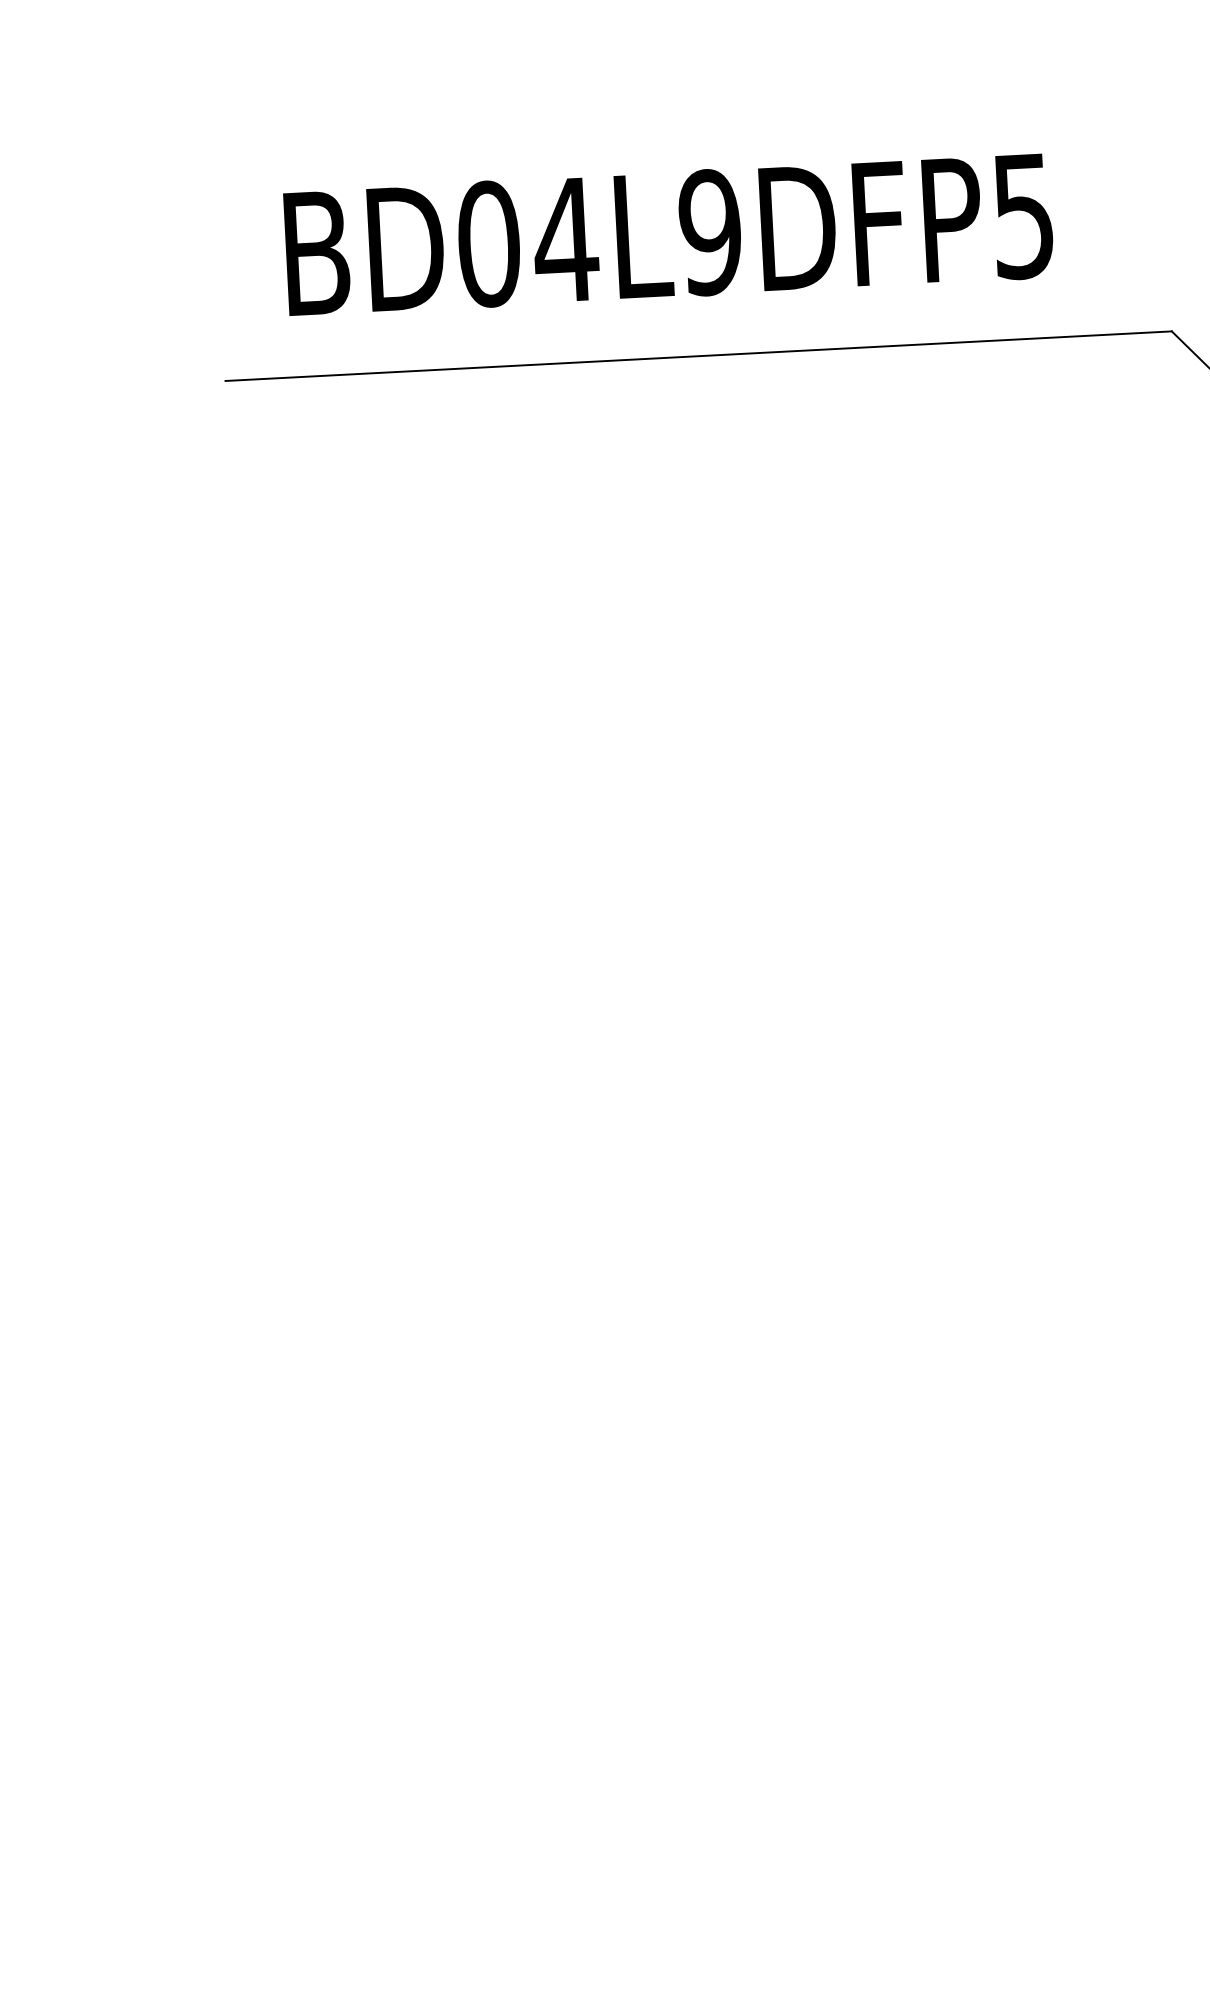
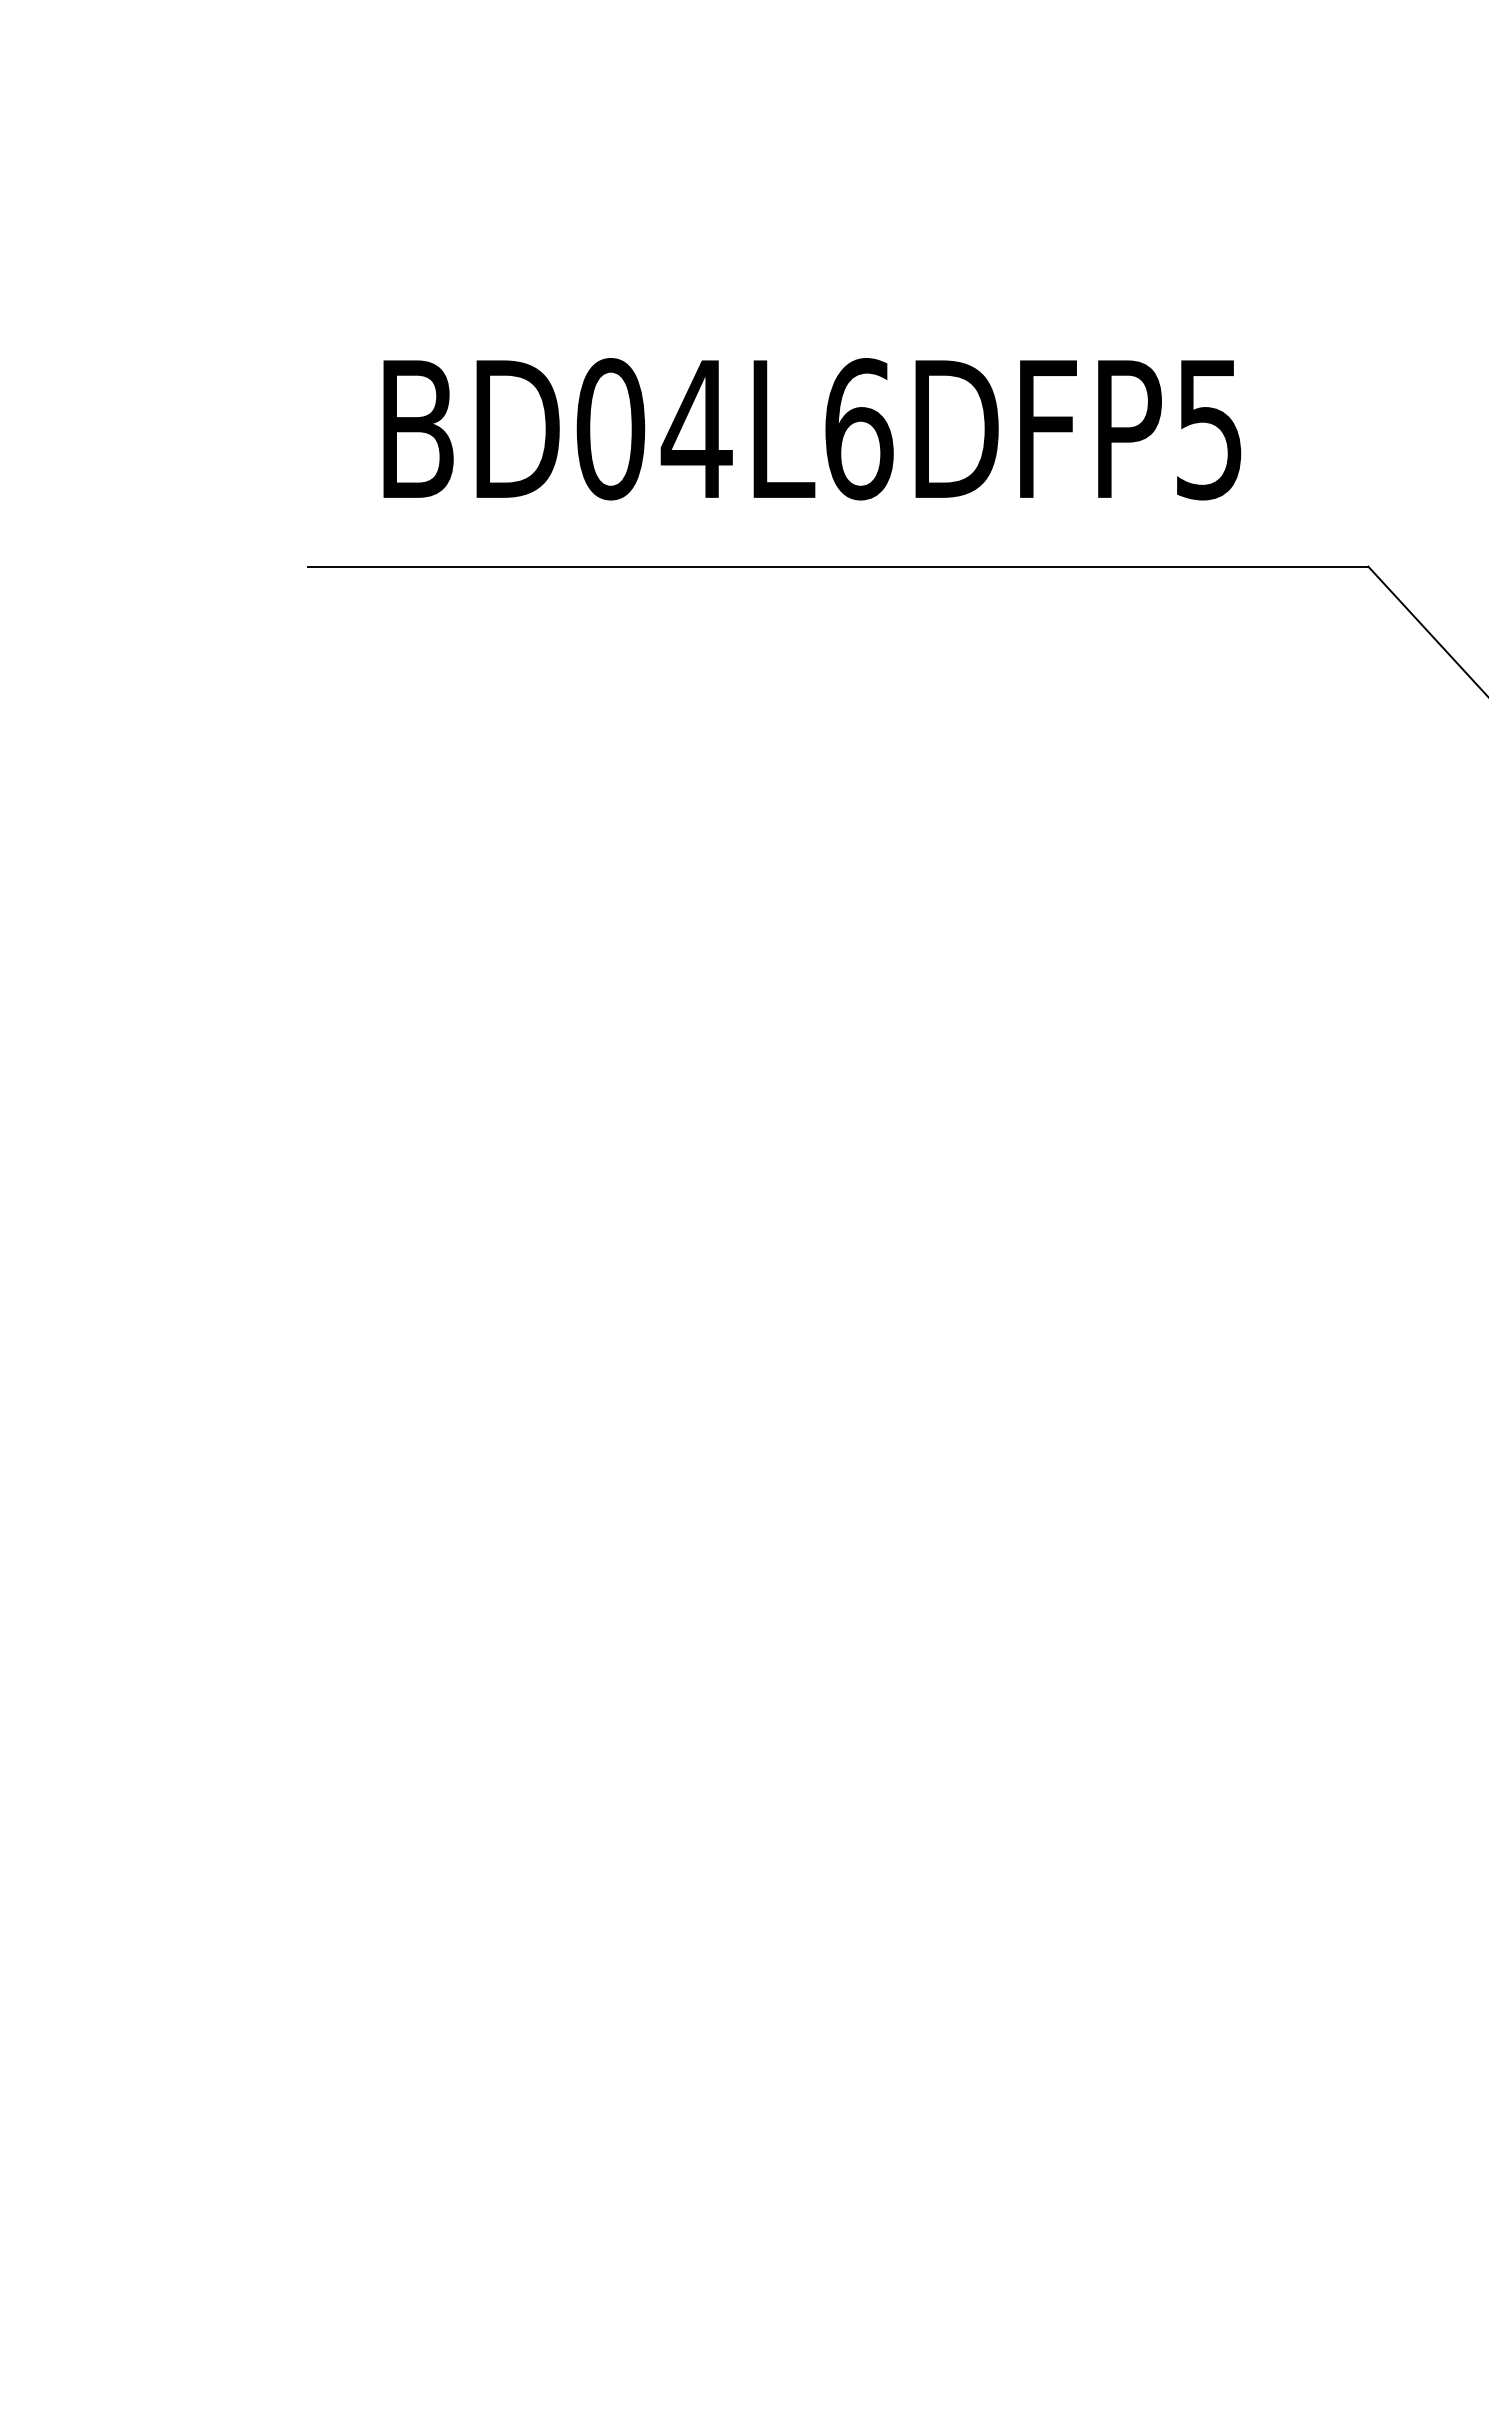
text: (710, 232) -> (858, 429), BD04L9DFP5 -> BD04L6DFP5

